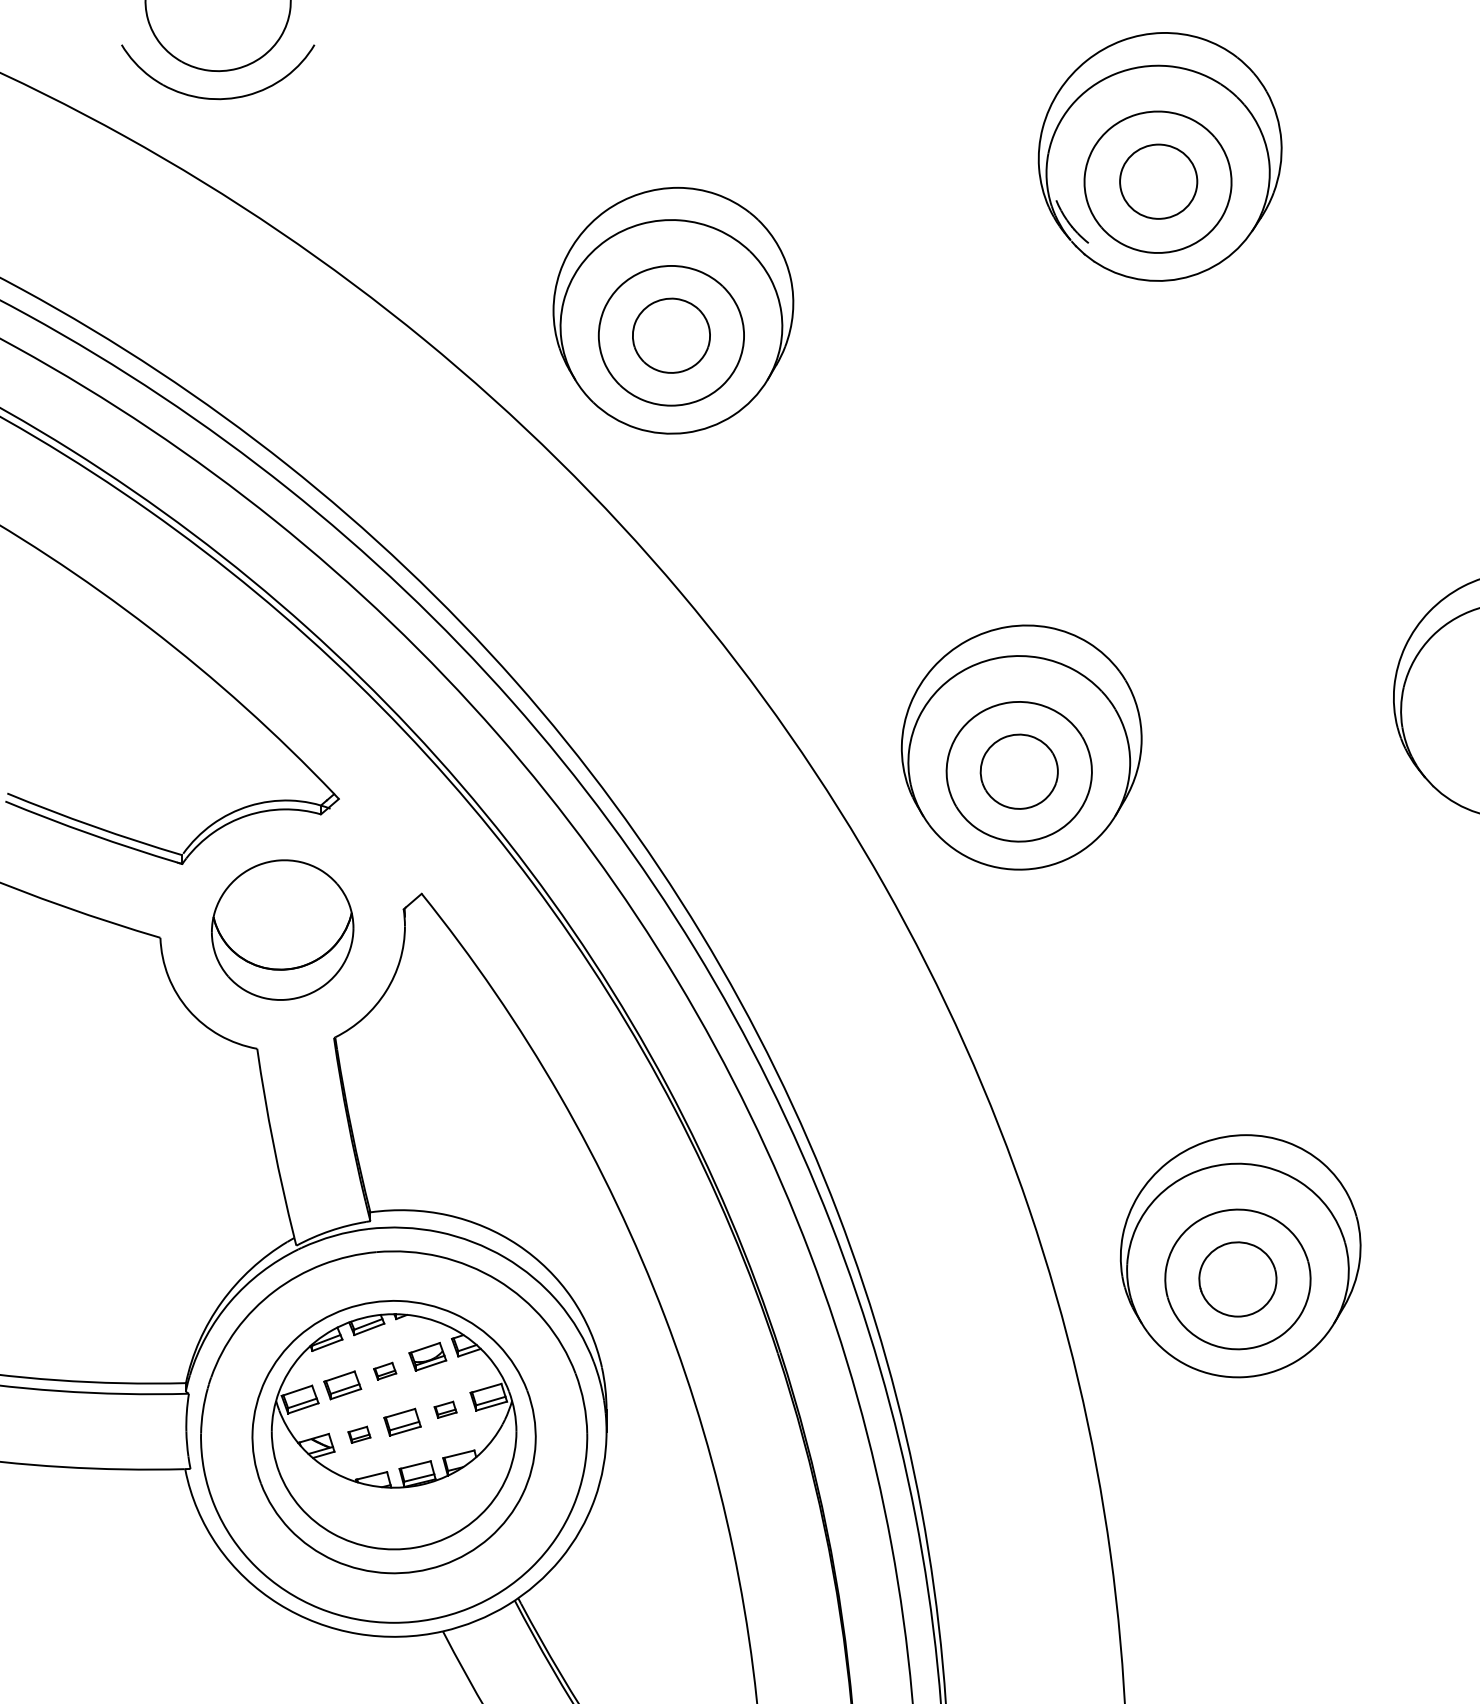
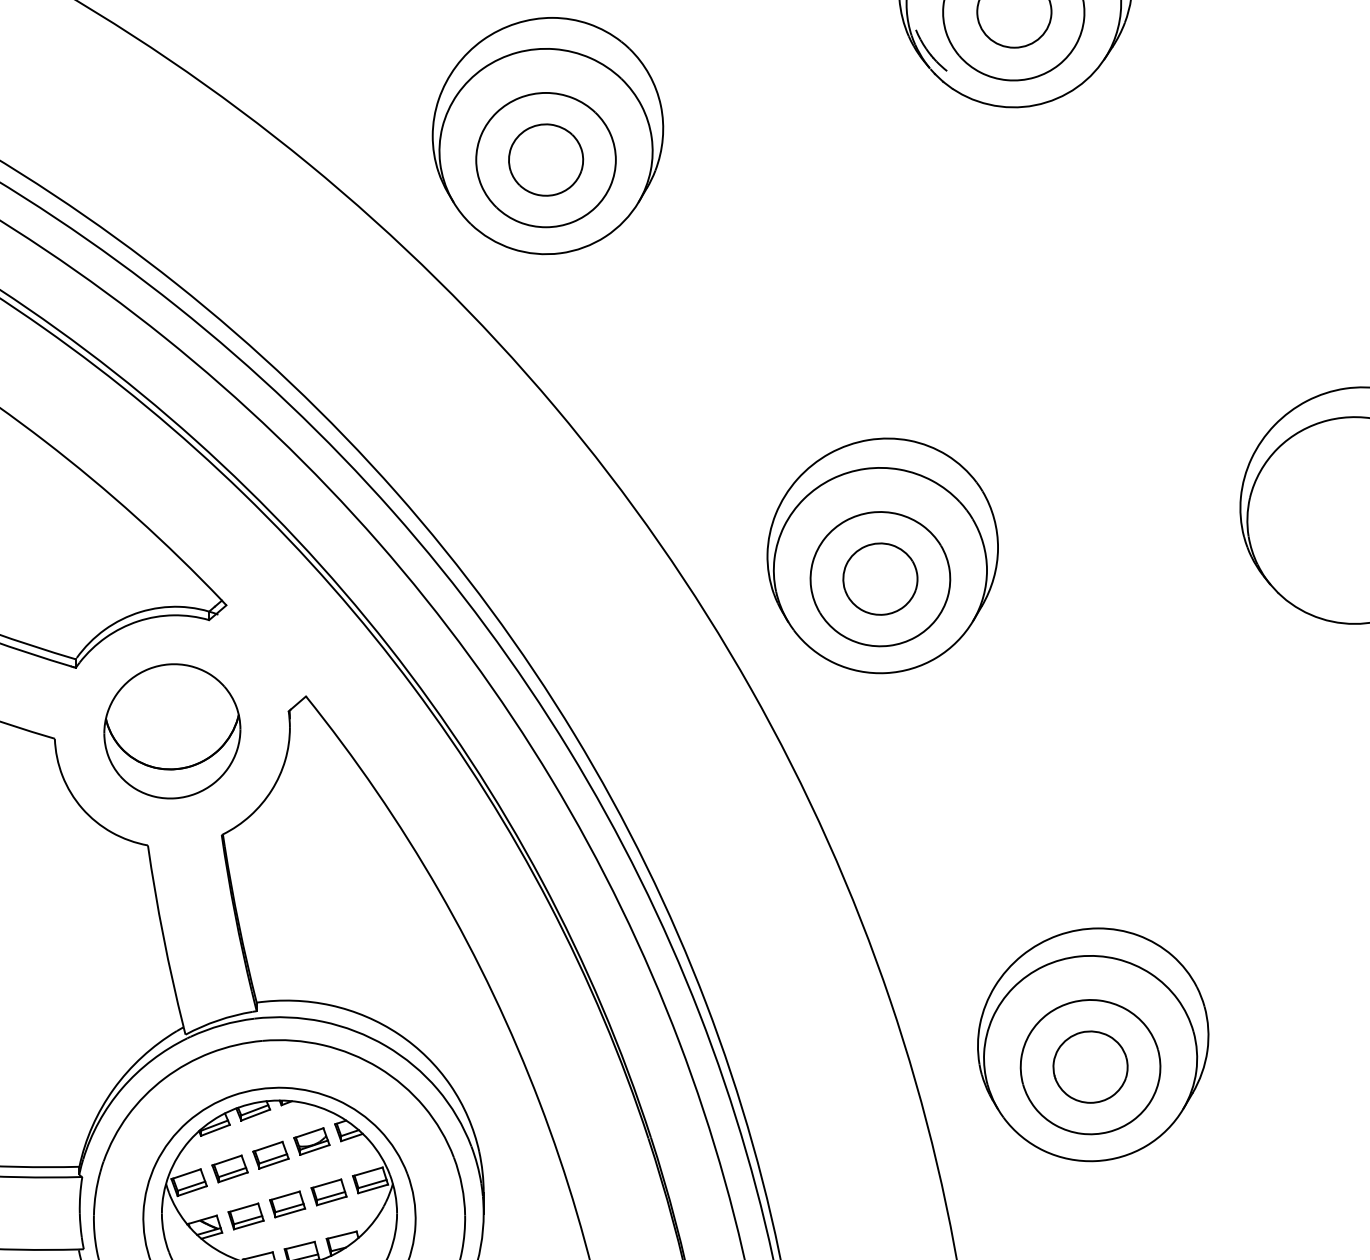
part: (384, 1371) -> (270, 1155), size x1.67
part: (445, 1409) -> (328, 1192), size x1.67
part: (359, 1434) -> (246, 1216), size x1.67

